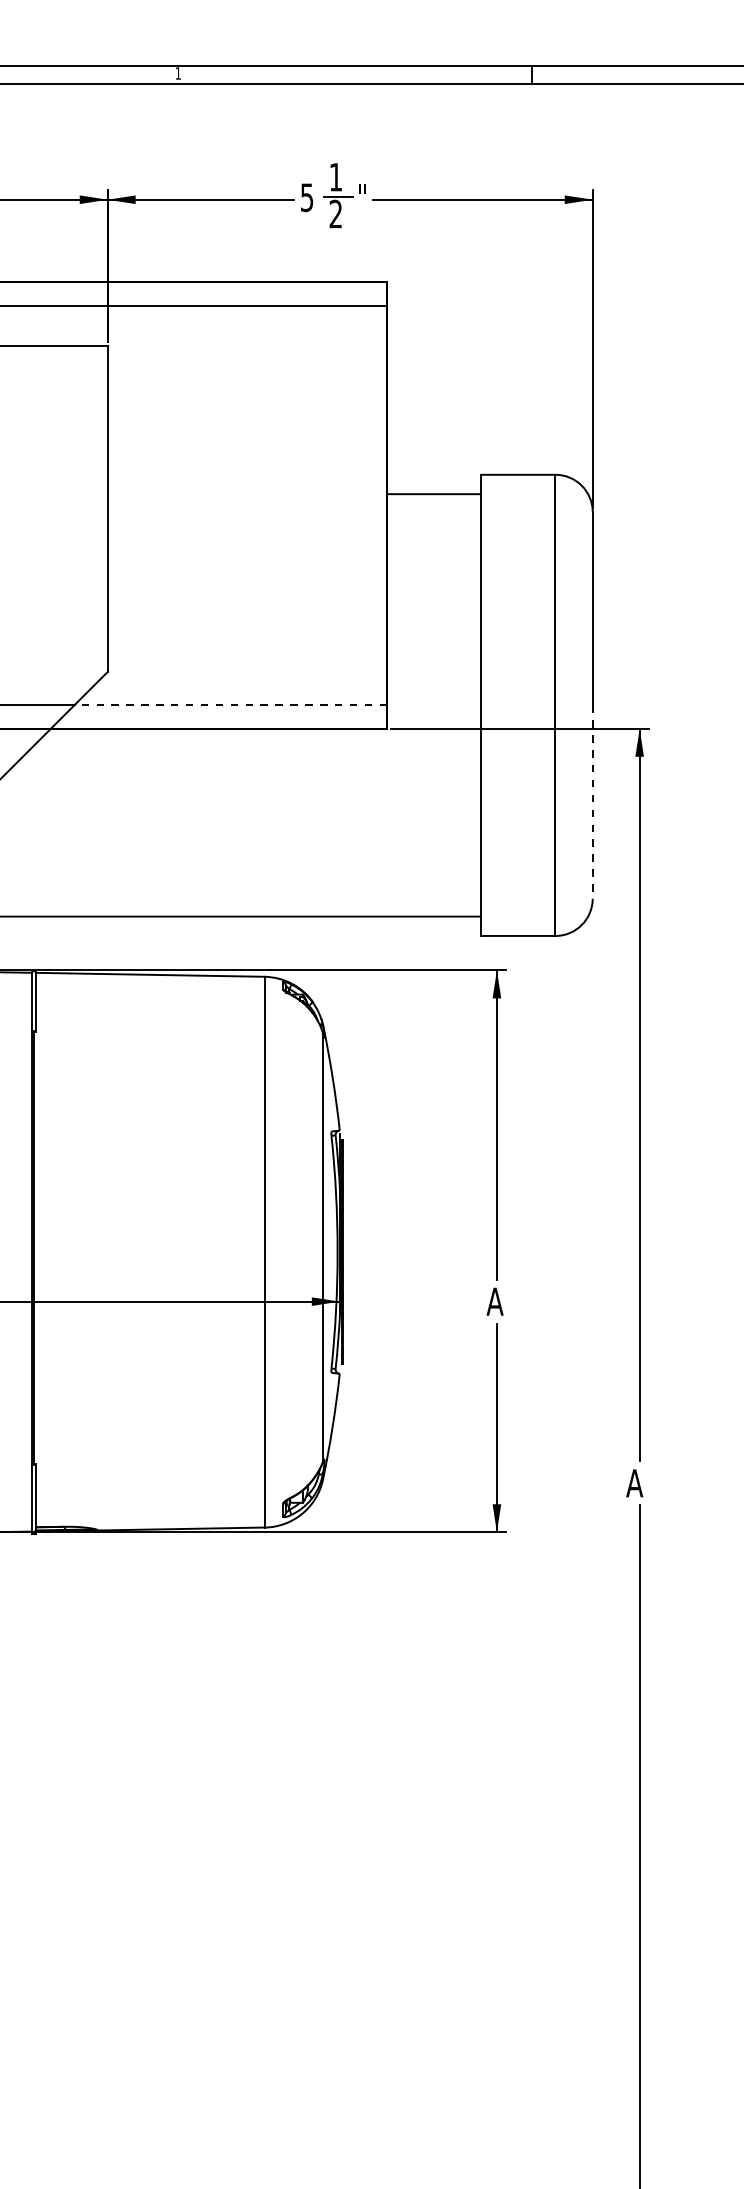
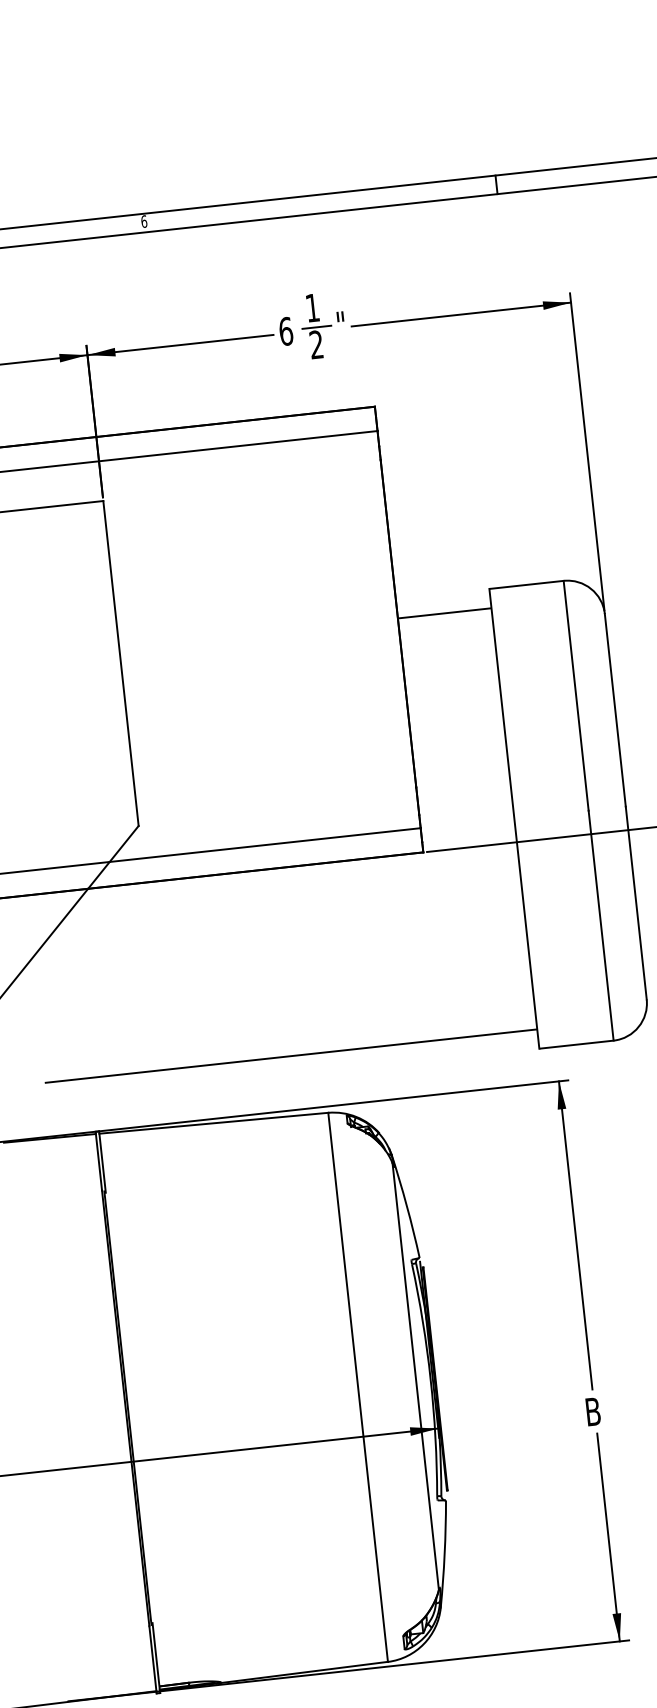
text: (178, 73) -> (144, 221), 1 -> 6
text: (306, 197) -> (285, 331), 5 -> 6
line: (231, 704) -> (265, 844), dashed -> solid
line: (592, 802) -> (636, 903), dashed -> solid
text: (494, 1301) -> (592, 1411), A -> B

